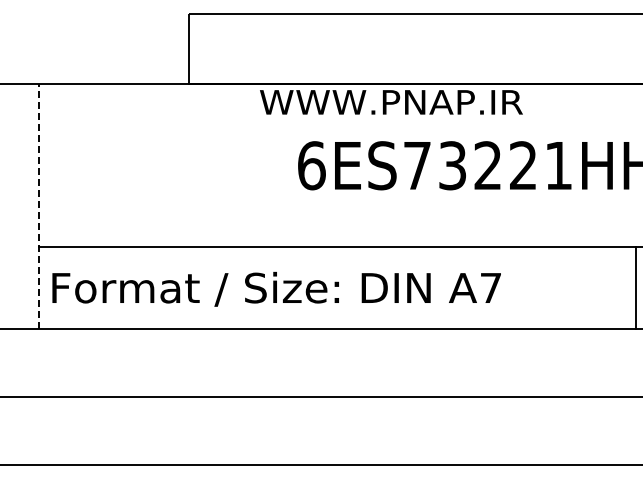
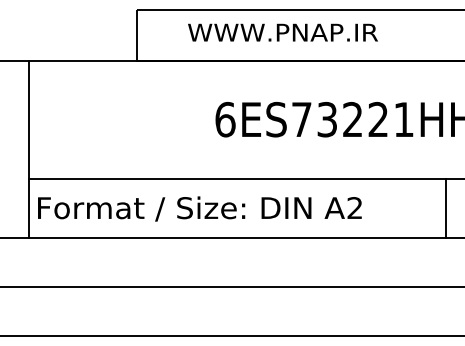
text: (391, 102) -> (283, 32), moved
line: (39, 206) -> (28, 149), dashed -> solid
text: (490, 287) -> (354, 207), A7 -> A2
line: (636, 287) -> (446, 207), moved

